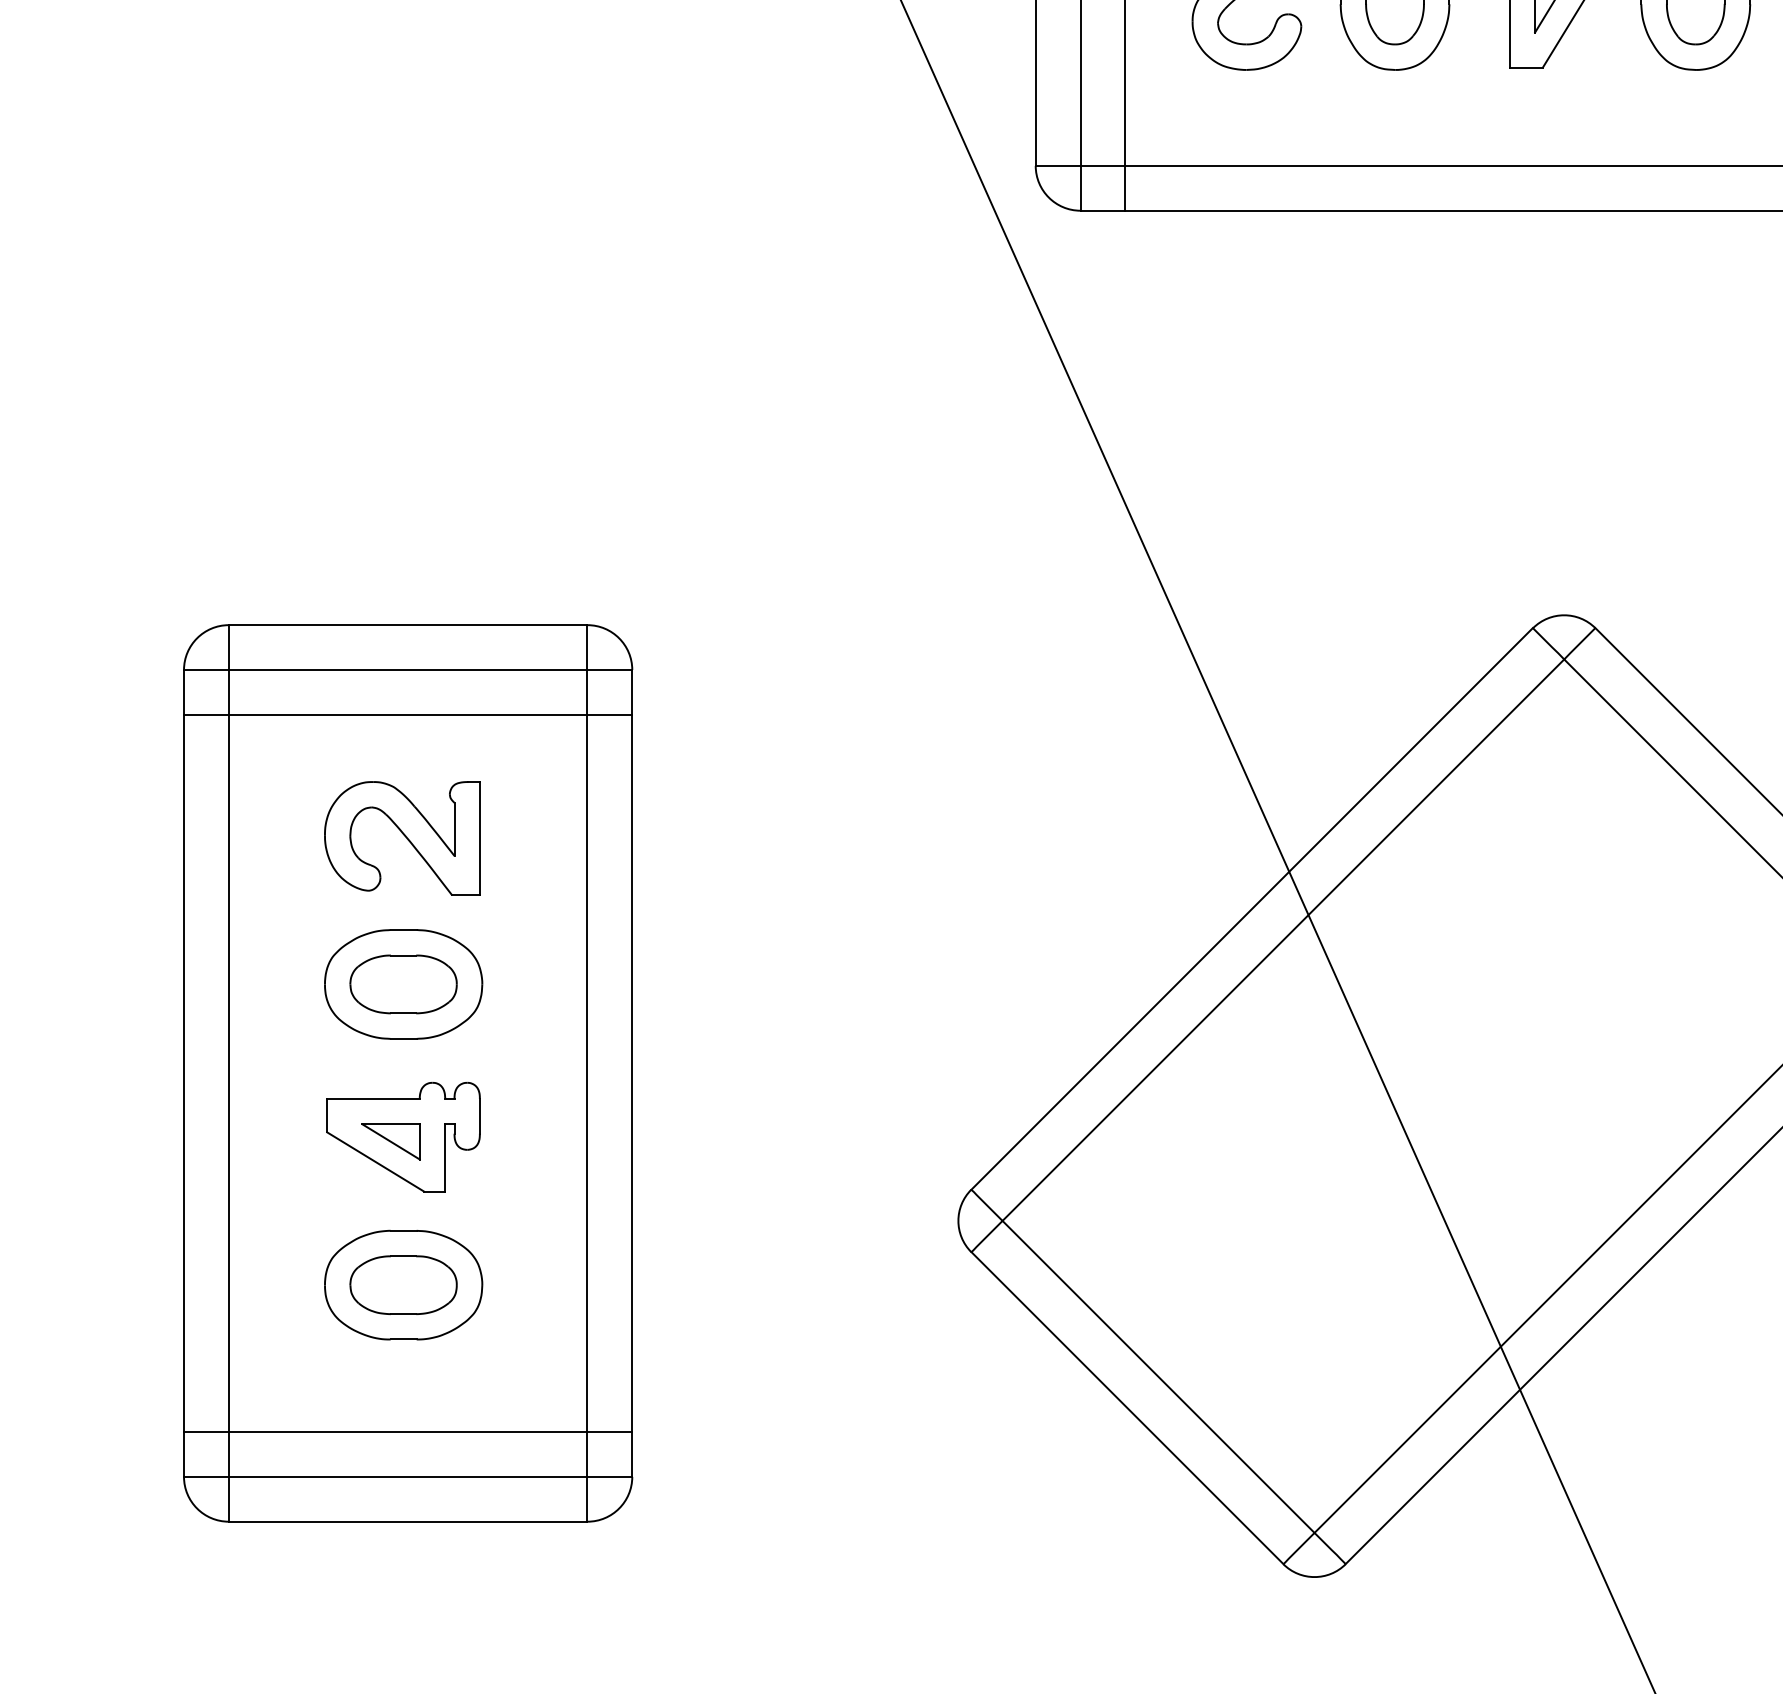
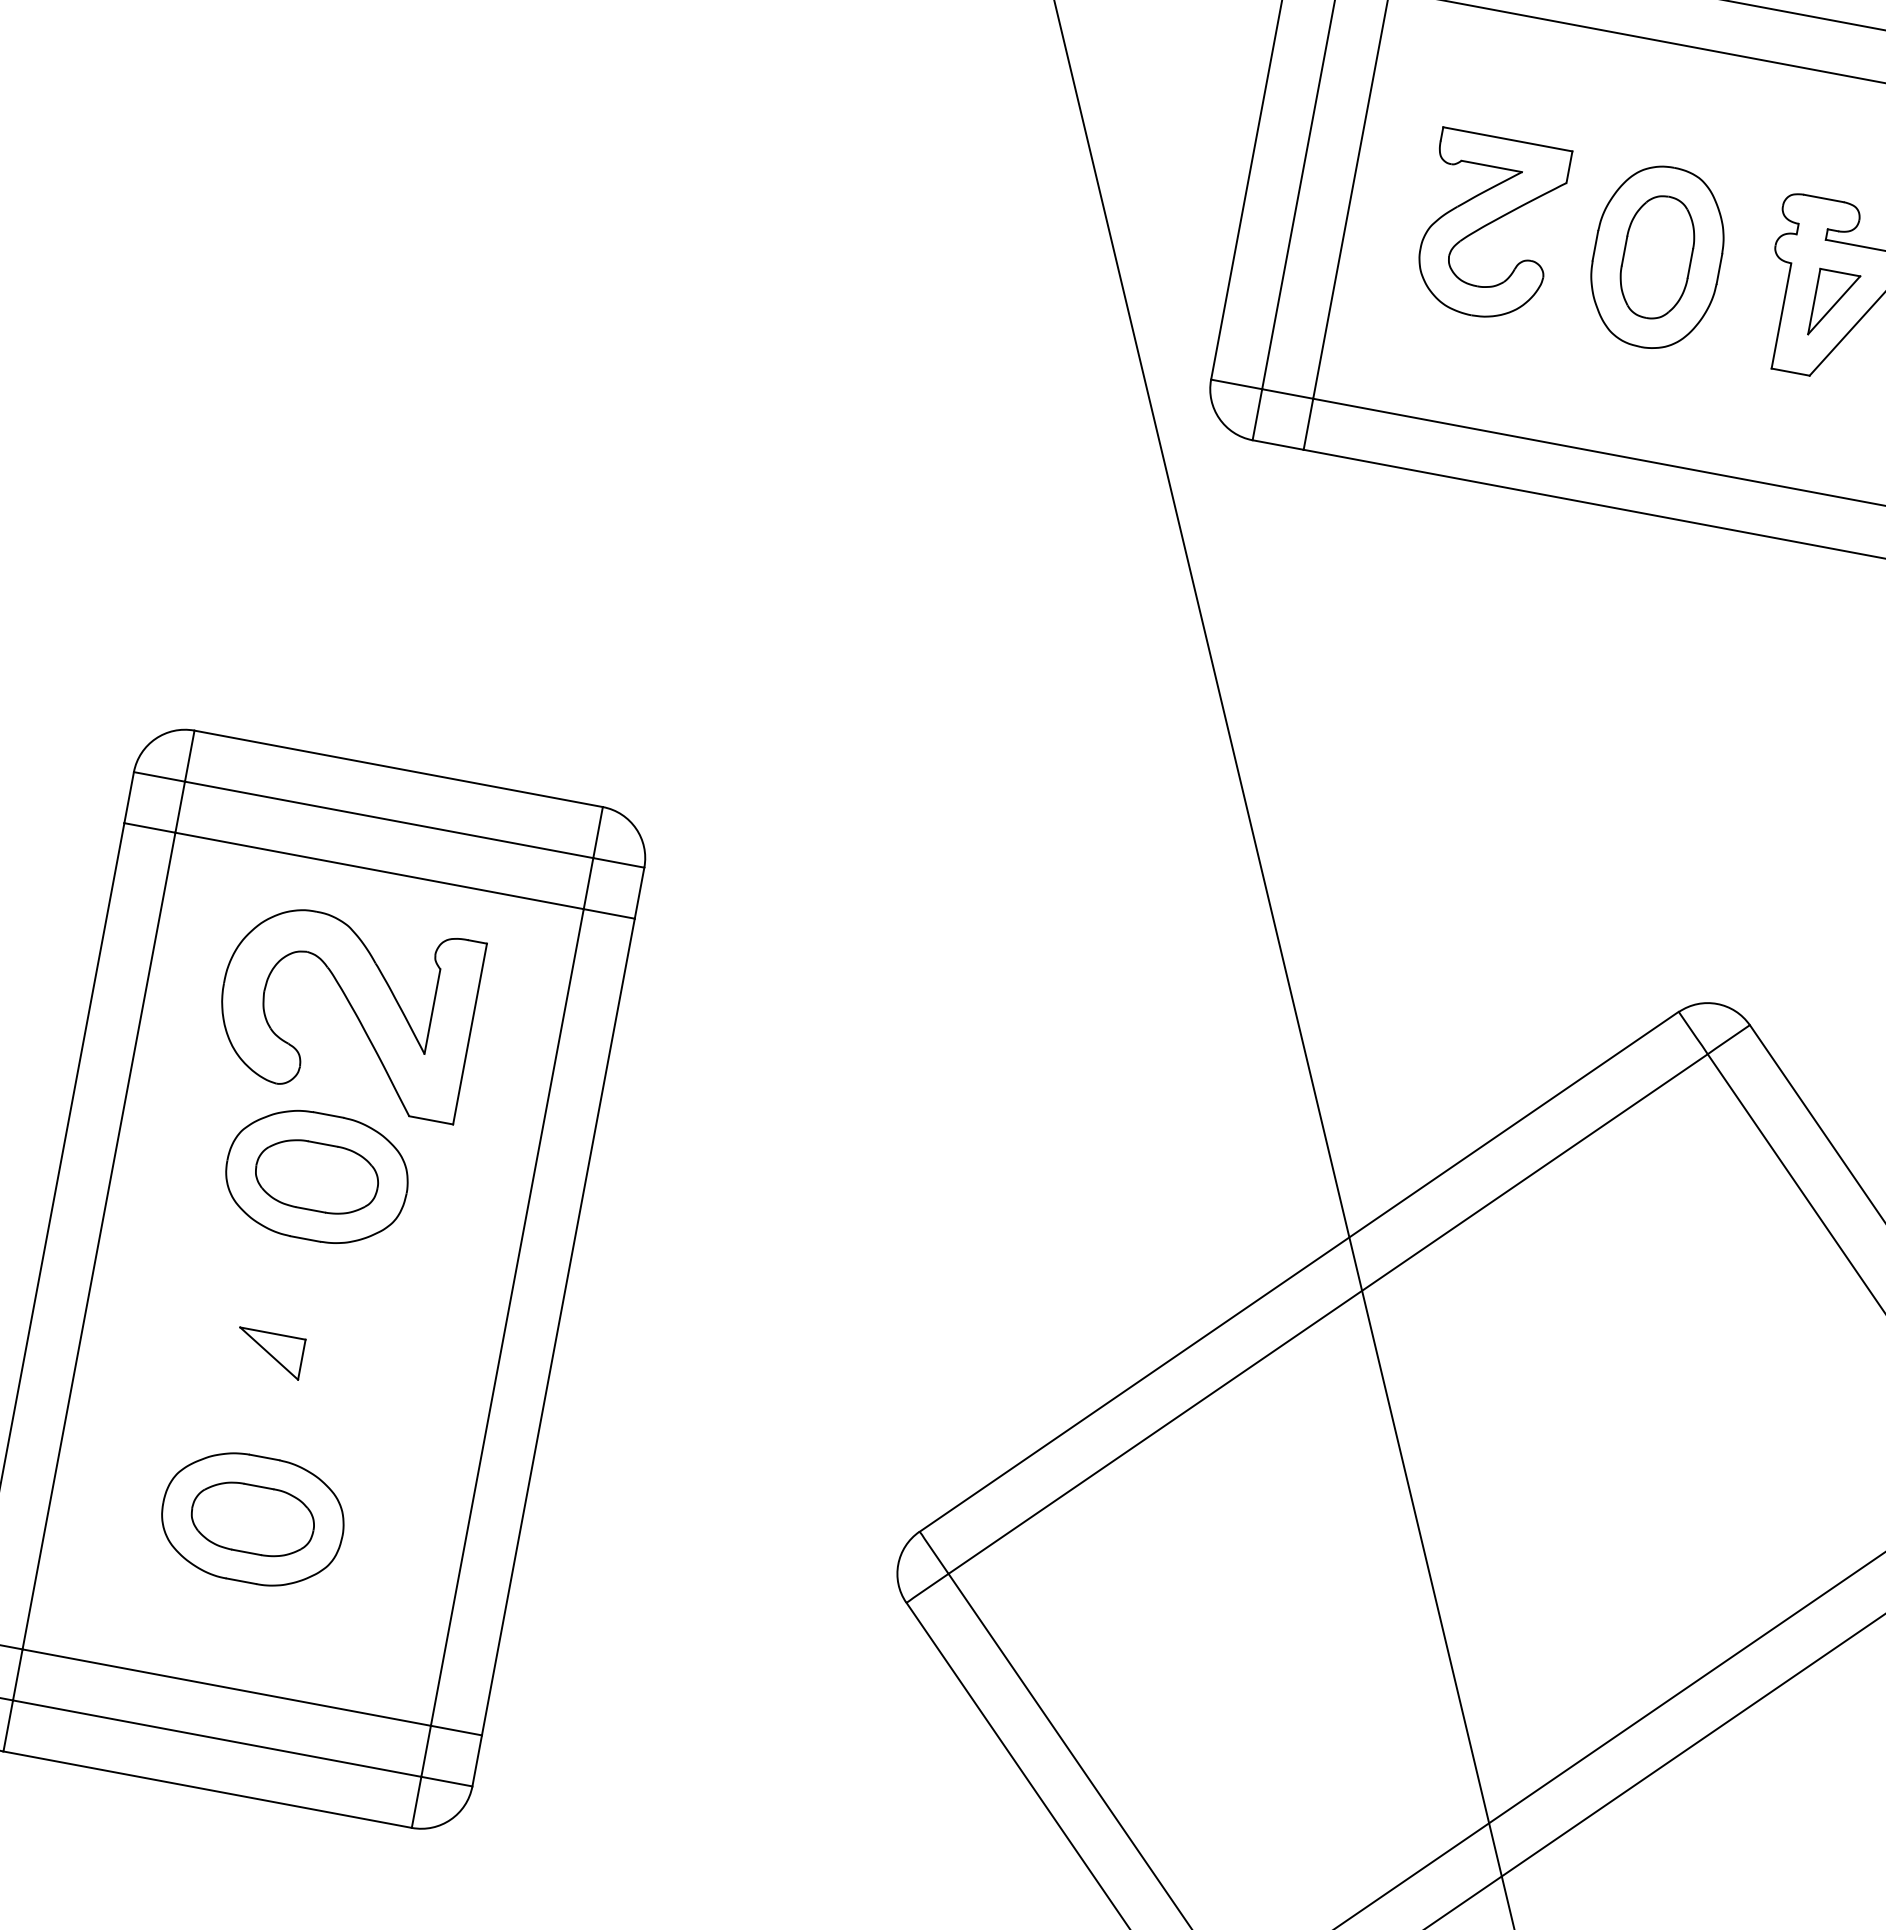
part: (402, 838) -> (346, 1010), size x1.4
part: (403, 1137) -> (284, 1351), removed

